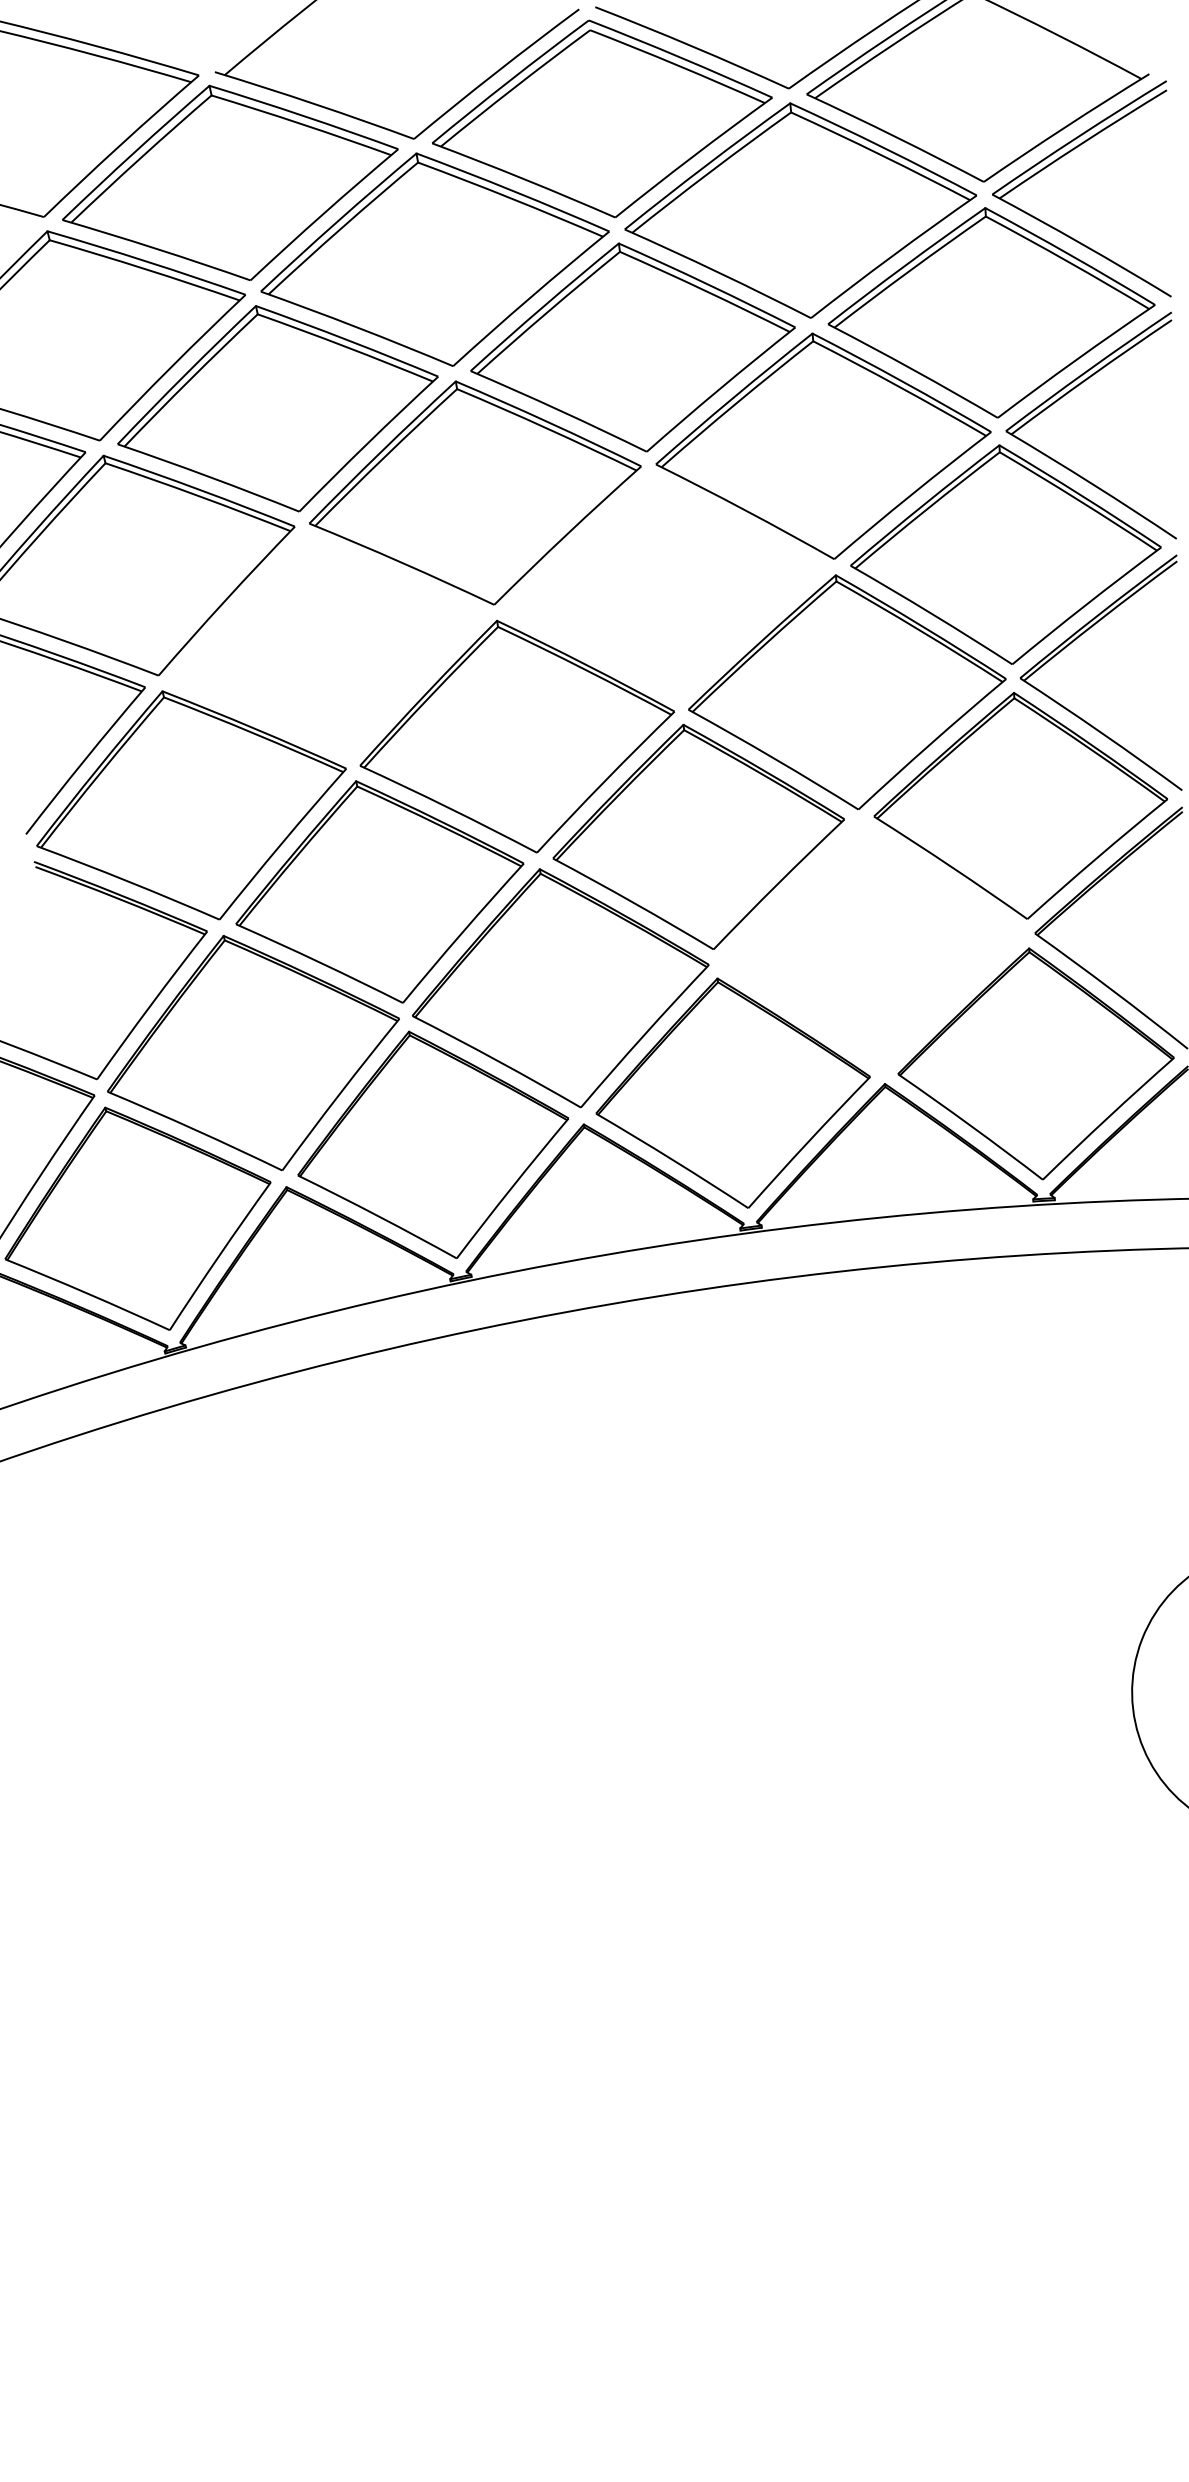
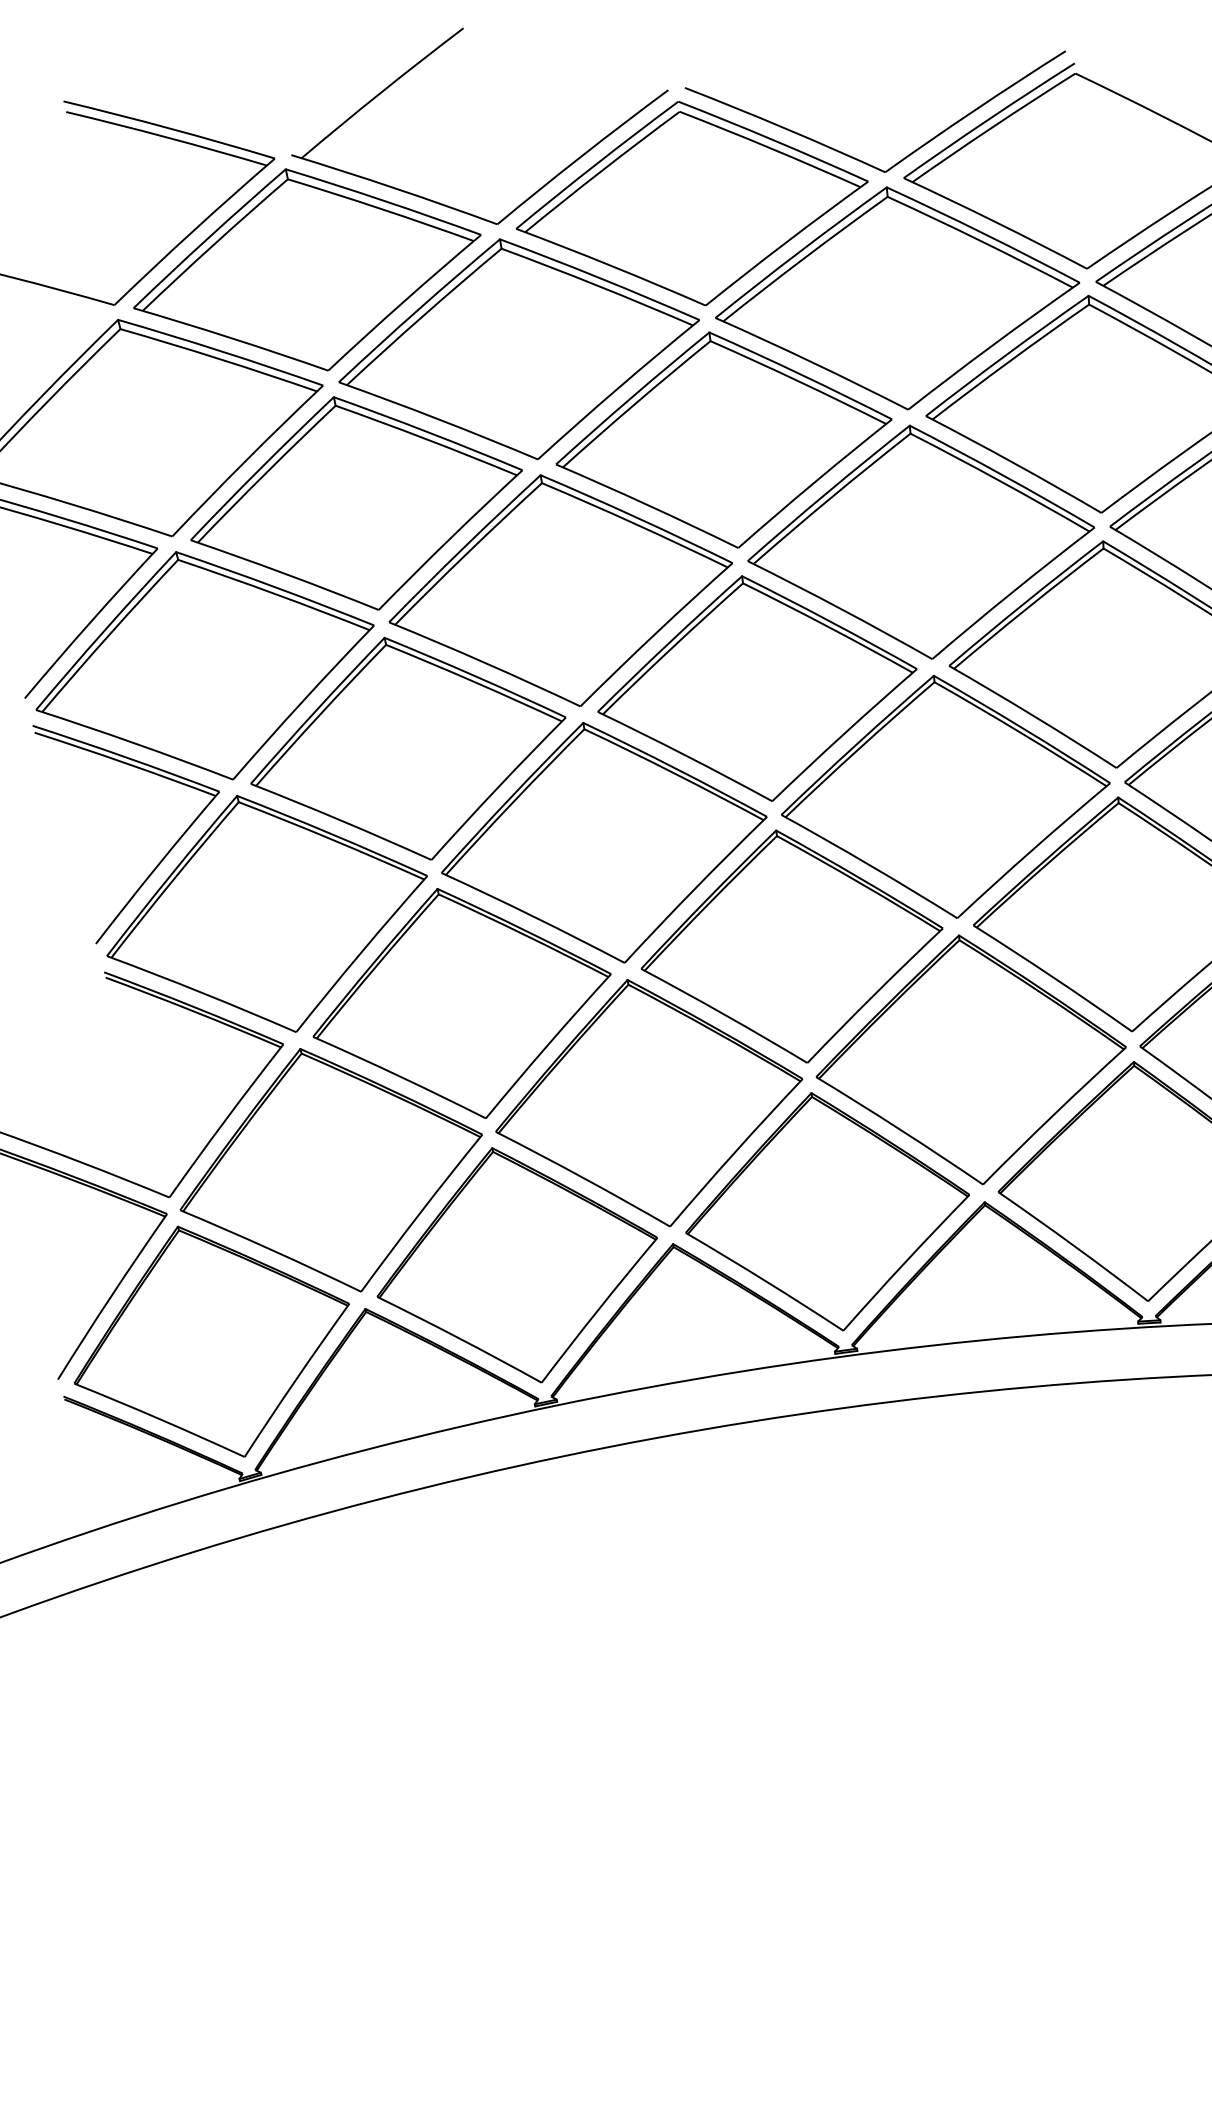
part: (664, 587) -> (756, 688), added
part: (327, 645) -> (407, 748), added
part: (871, 946) -> (970, 1059), added

